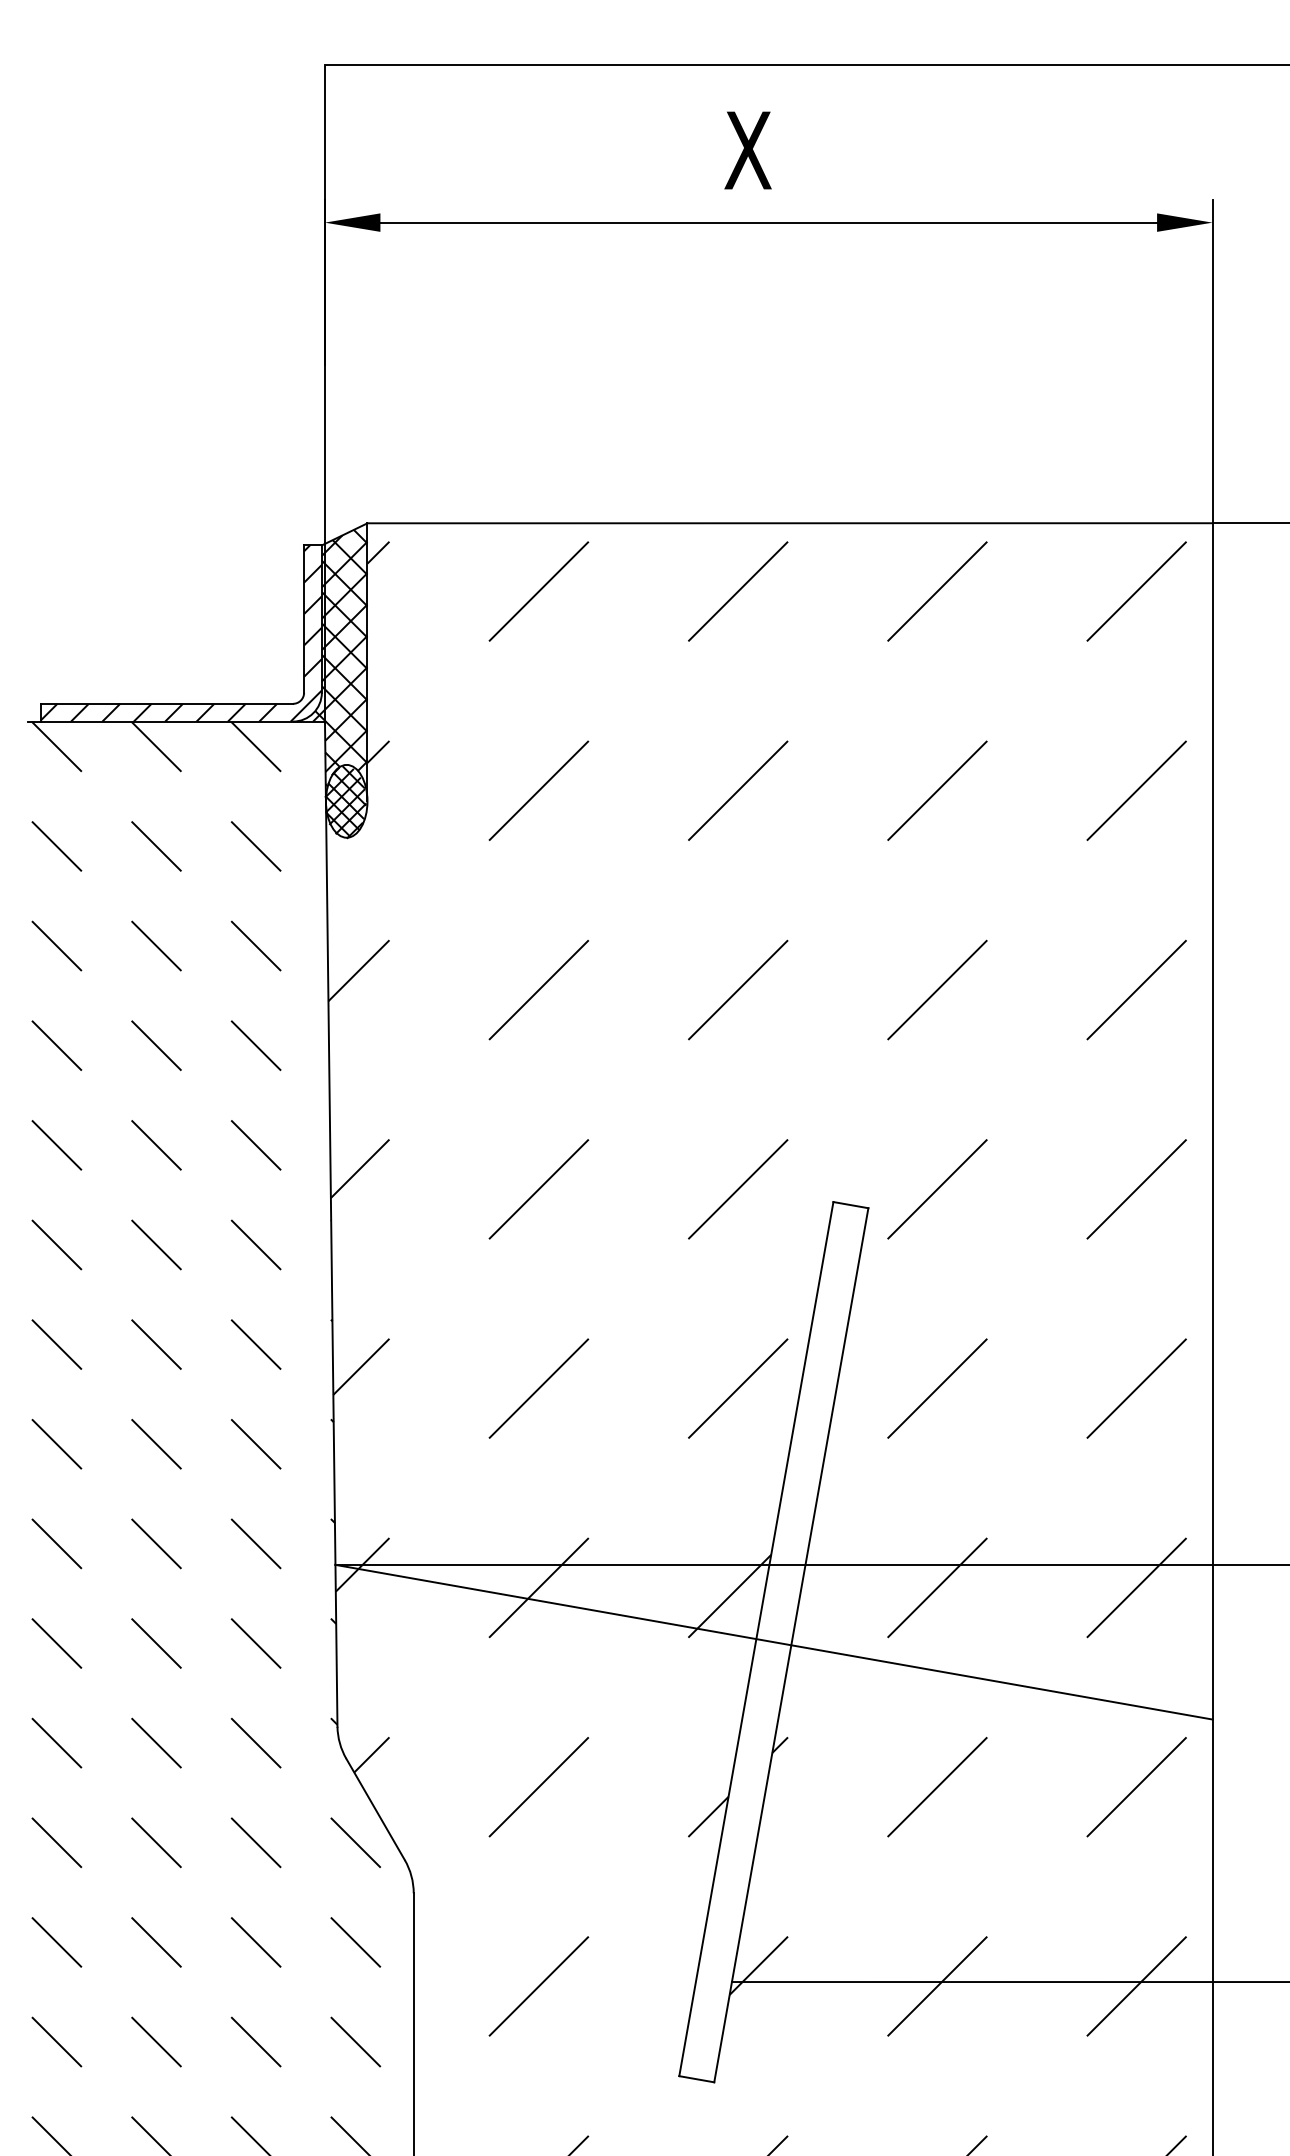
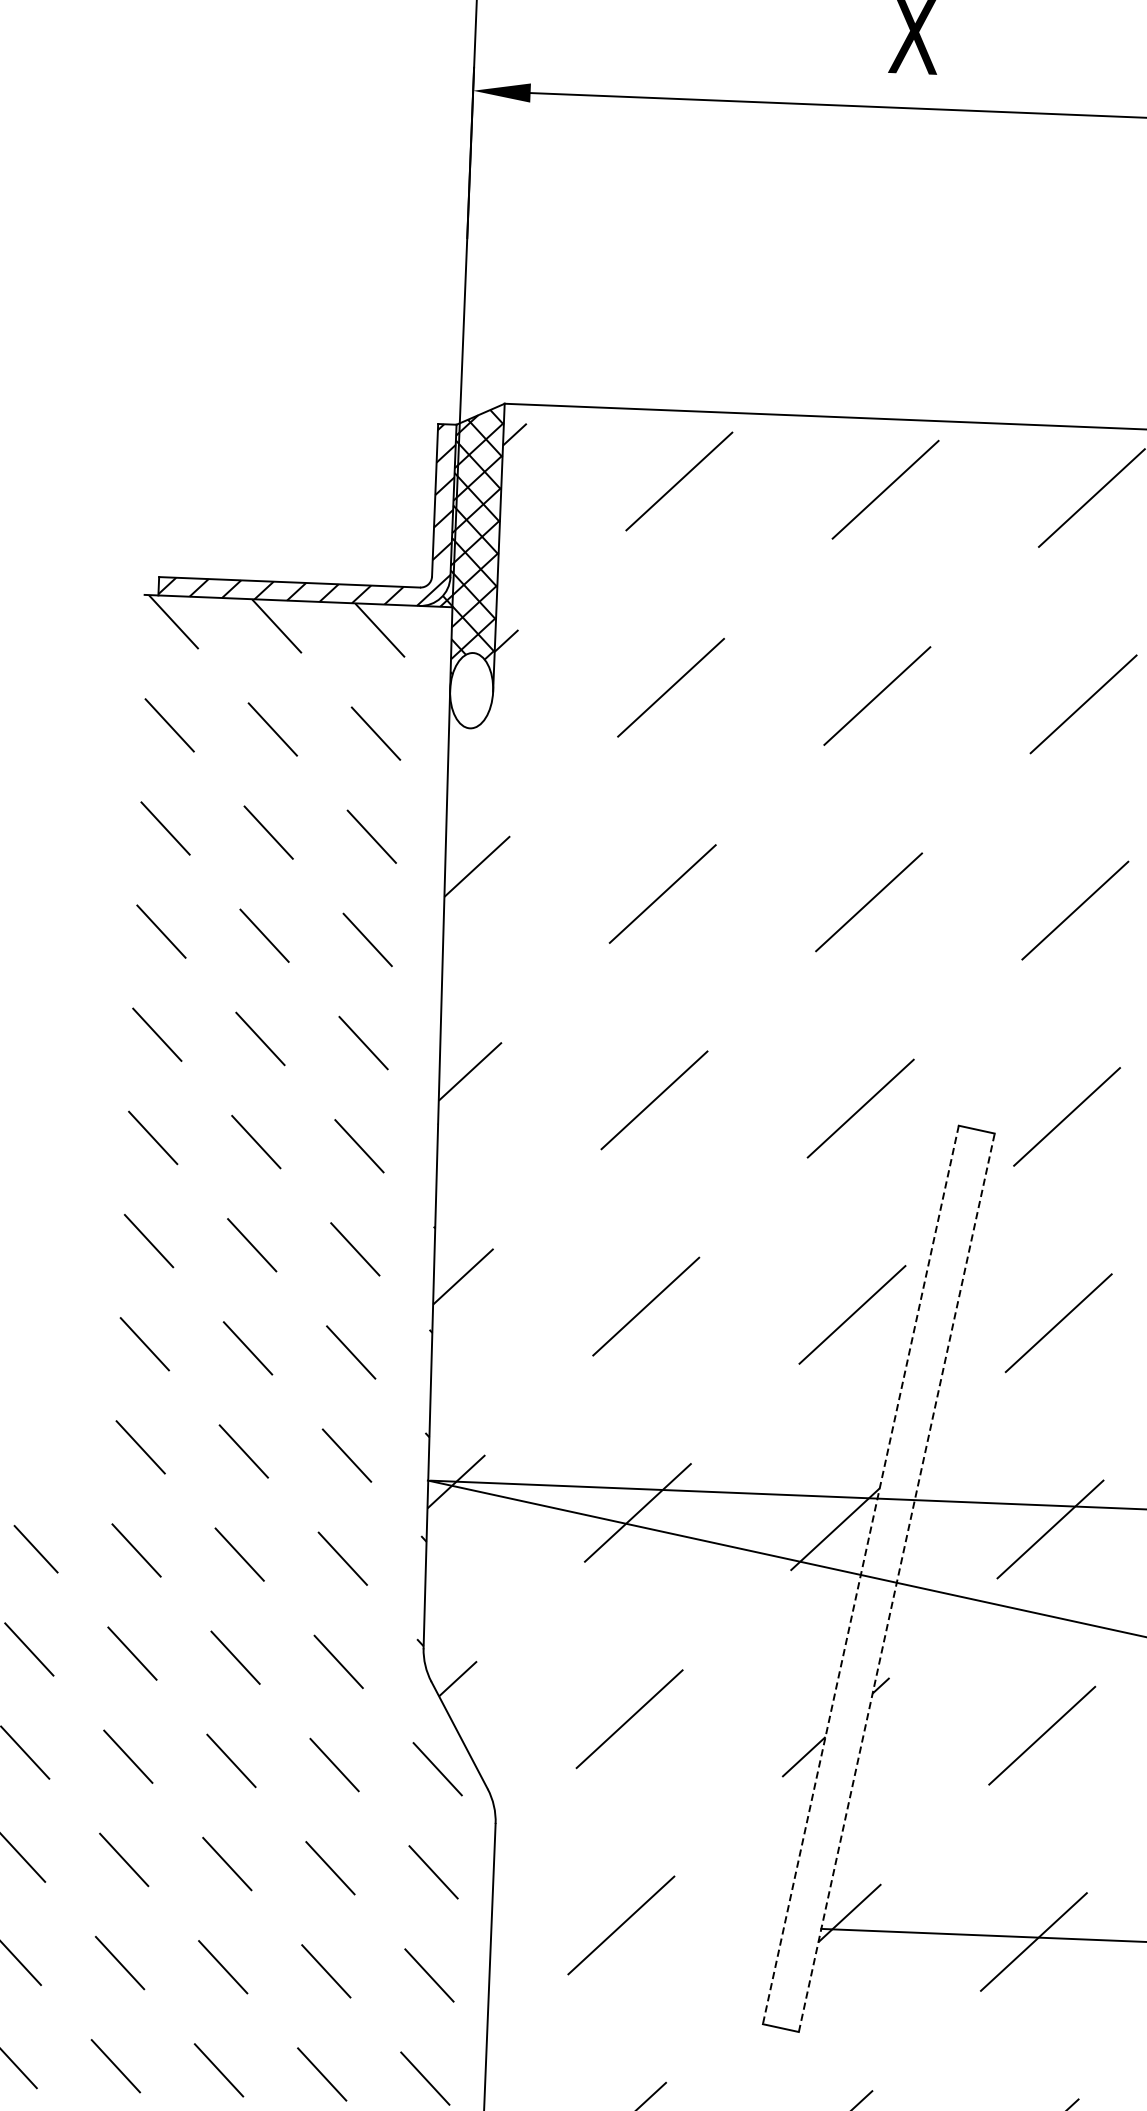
hatch: (345, 802) -> (470, 691), removed
line: (756, 1639) -> (860, 1575), solid -> dashed
line: (791, 1645) -> (896, 1583), solid -> dashed

